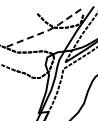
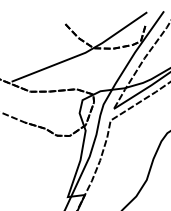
line: (49, 30) -> (86, 53), dashed -> solid

